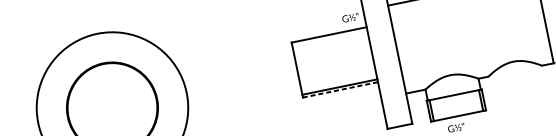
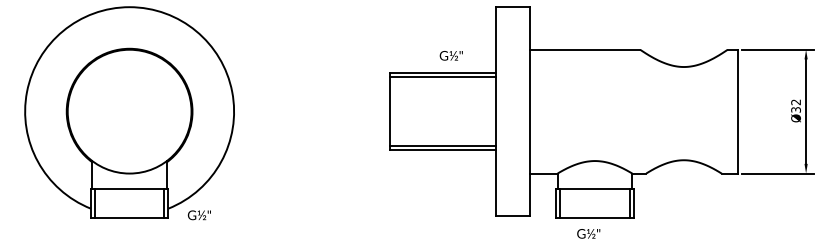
text: (349, 17) -> (450, 55), moved
line: (329, 37) -> (442, 76), added
line: (340, 90) -> (442, 150), dashed -> solid

